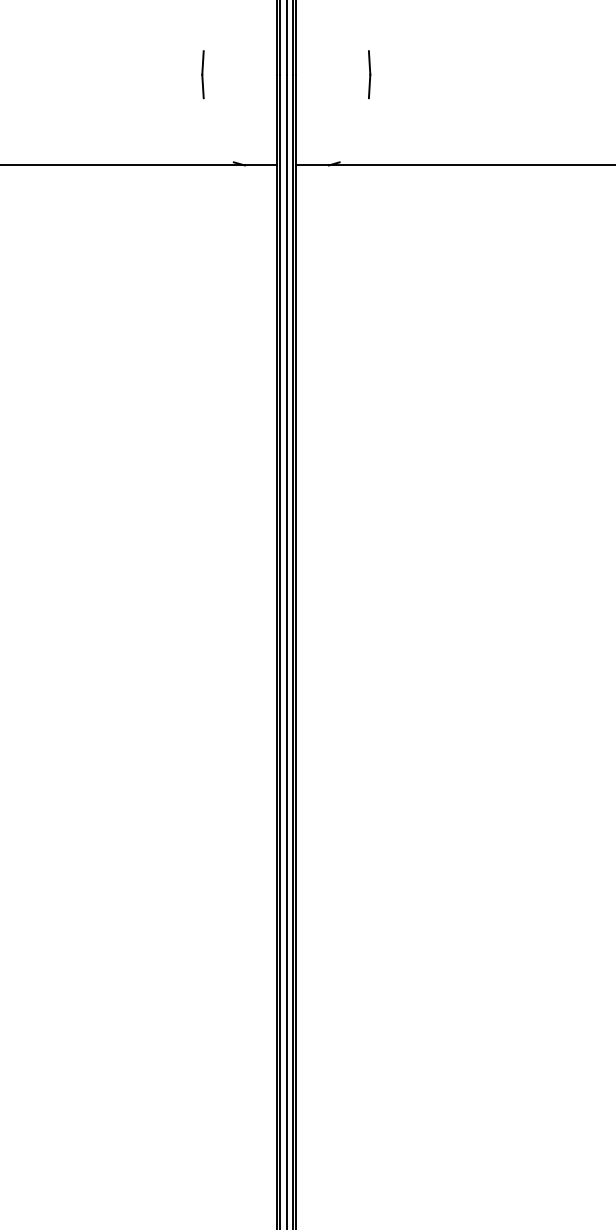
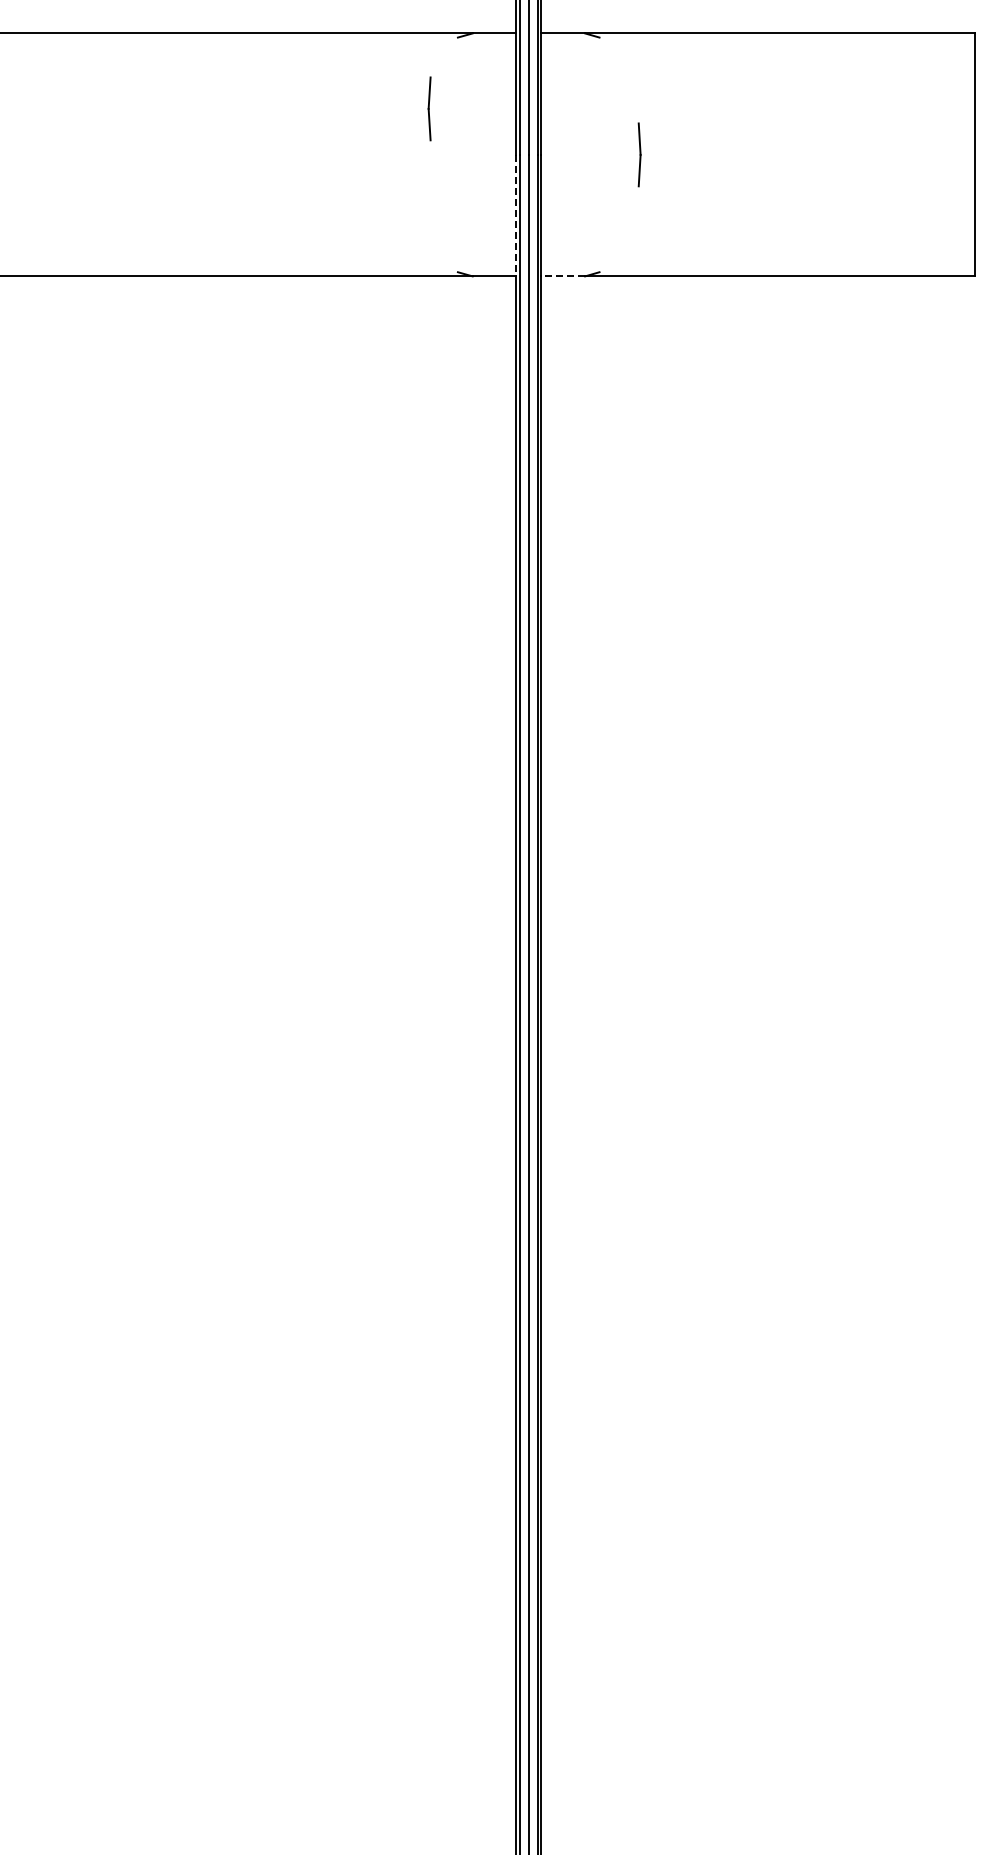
part: (202, 74) -> (429, 108), moved
line: (276, 119) -> (515, 215), solid -> dashed
line: (312, 165) -> (563, 276), solid -> dashed

